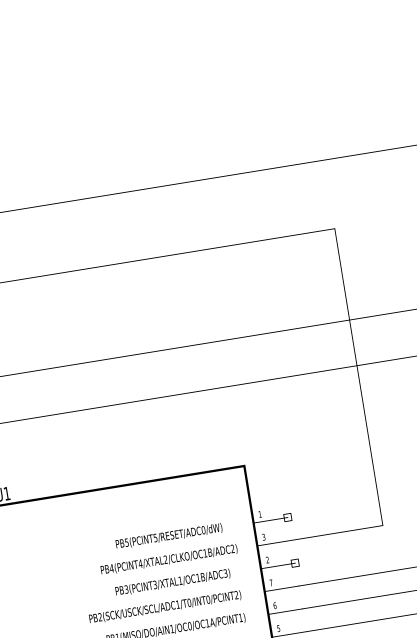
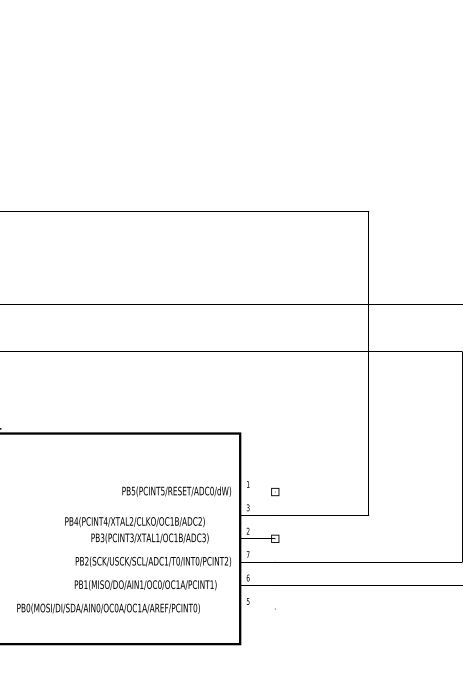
text: (168, 536) -> (176, 491), moved
text: (168, 560) -> (134, 522), moved
text: (164, 607) -> (152, 561), moved

